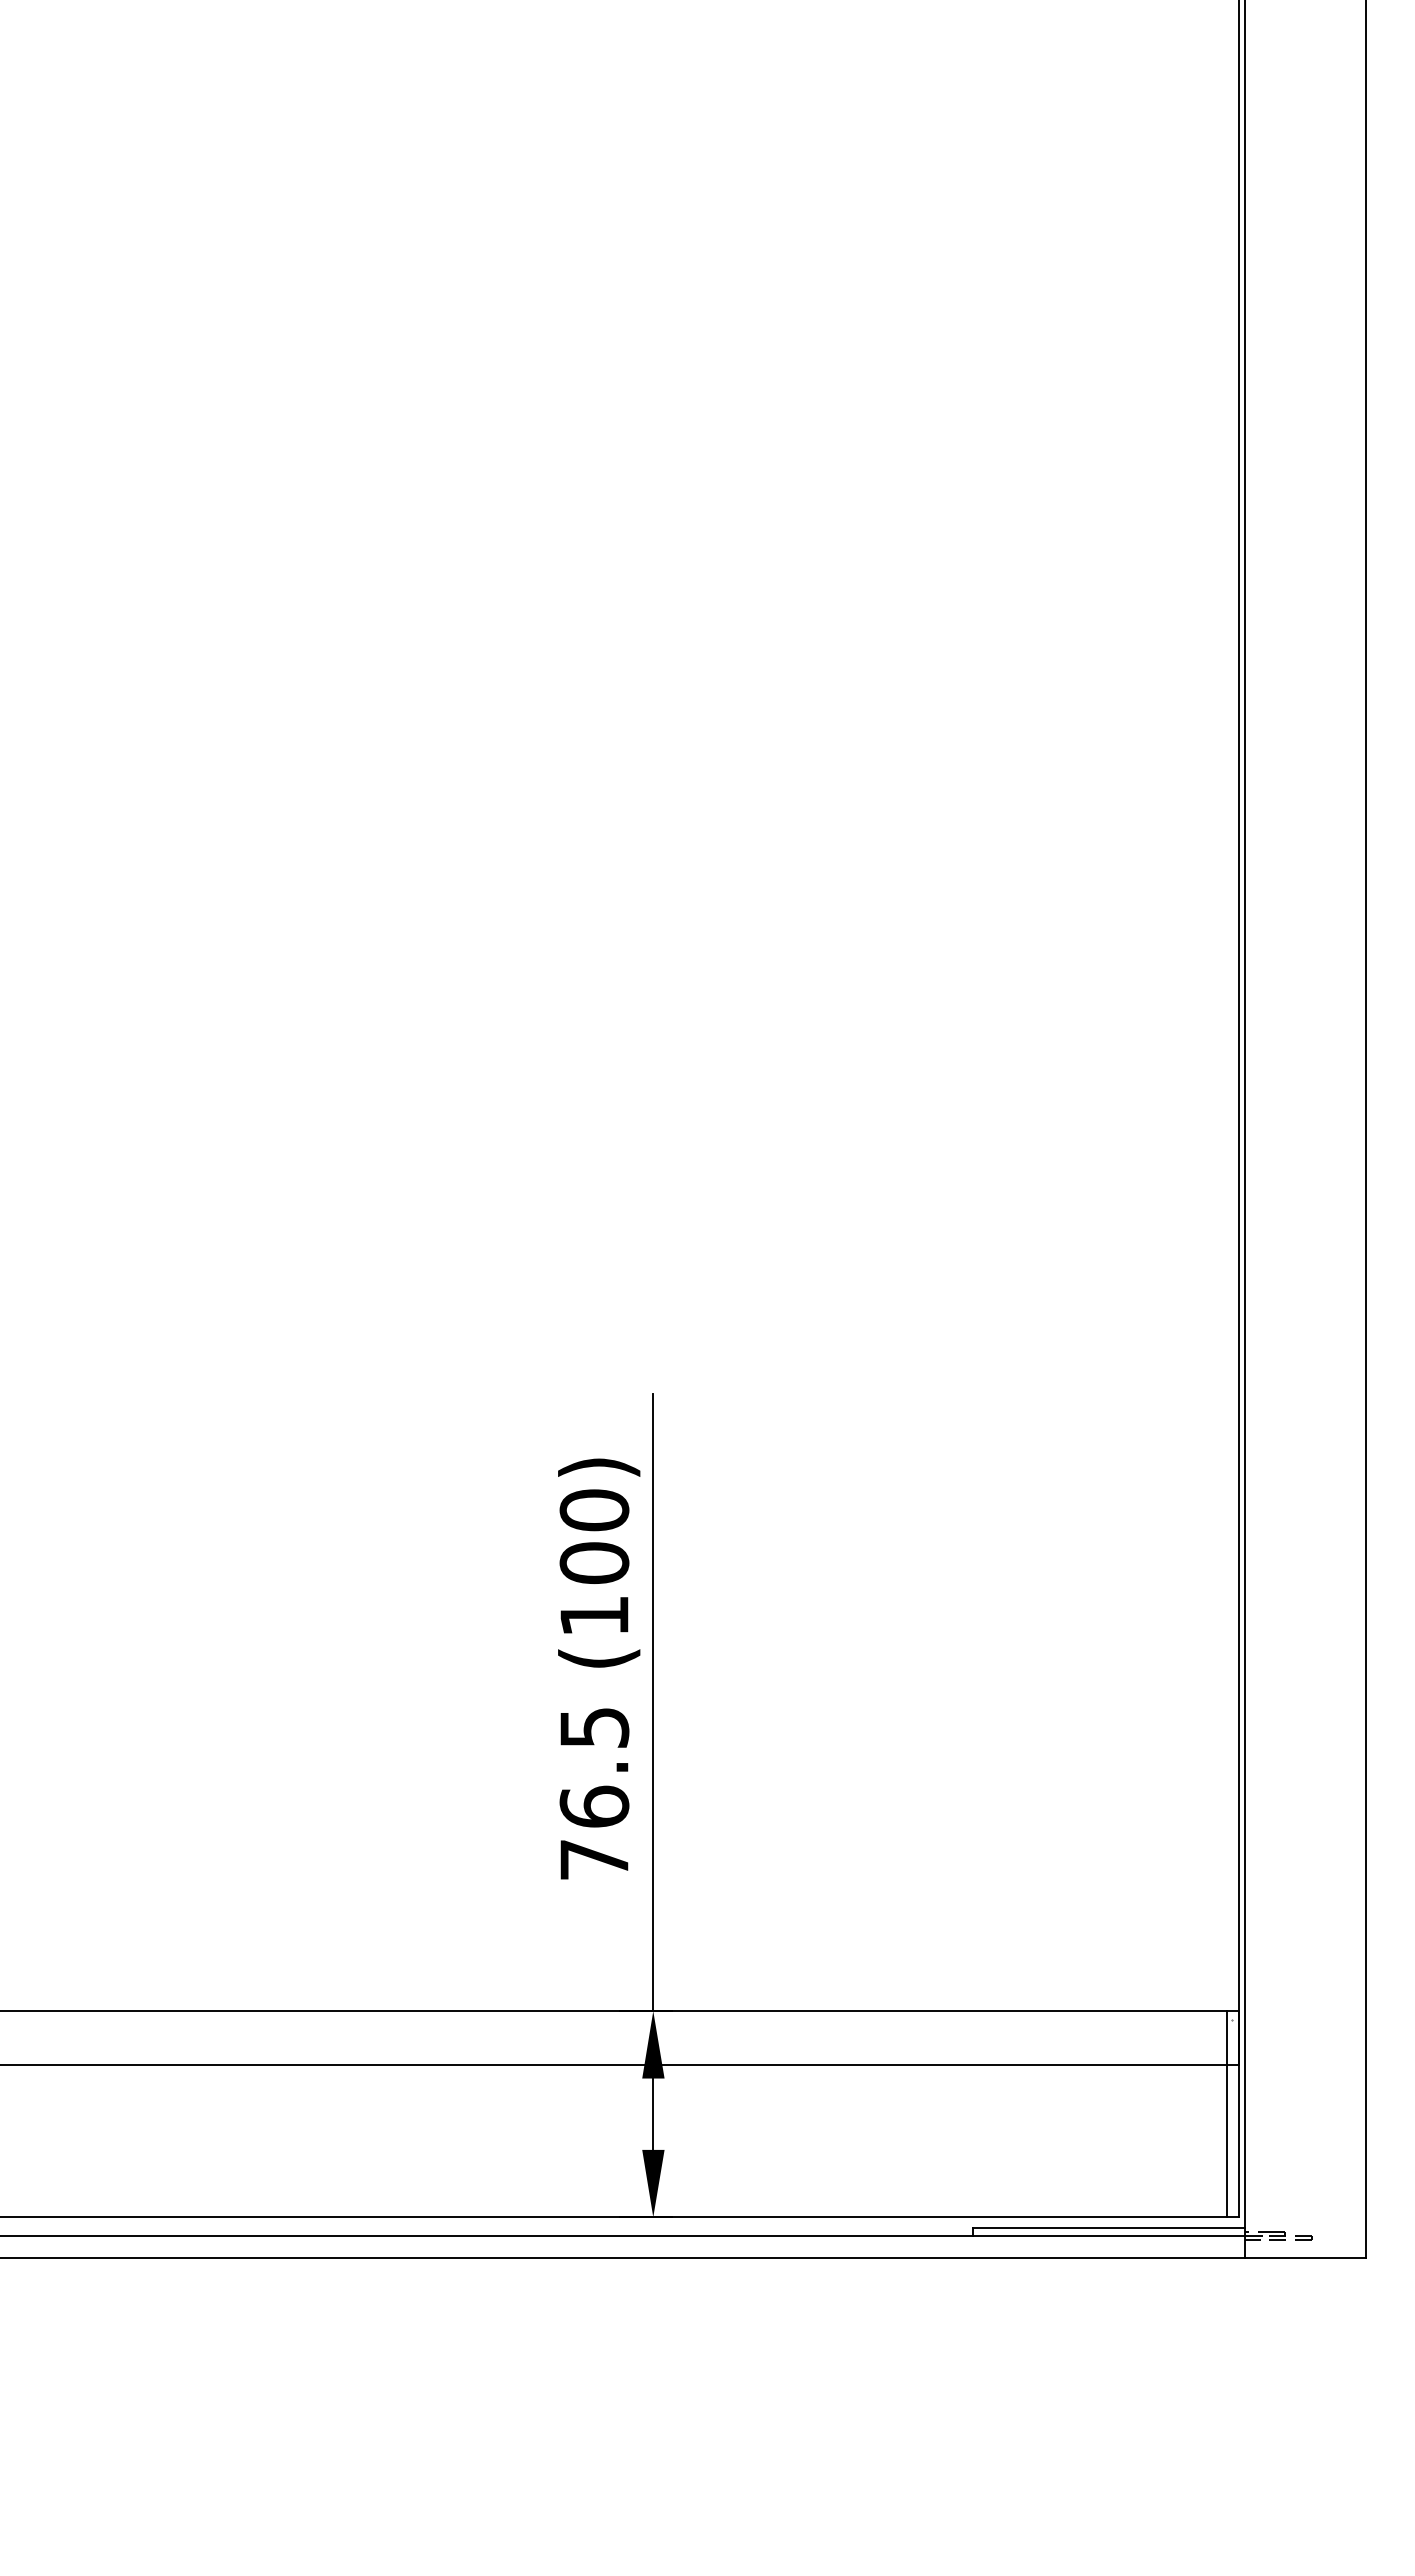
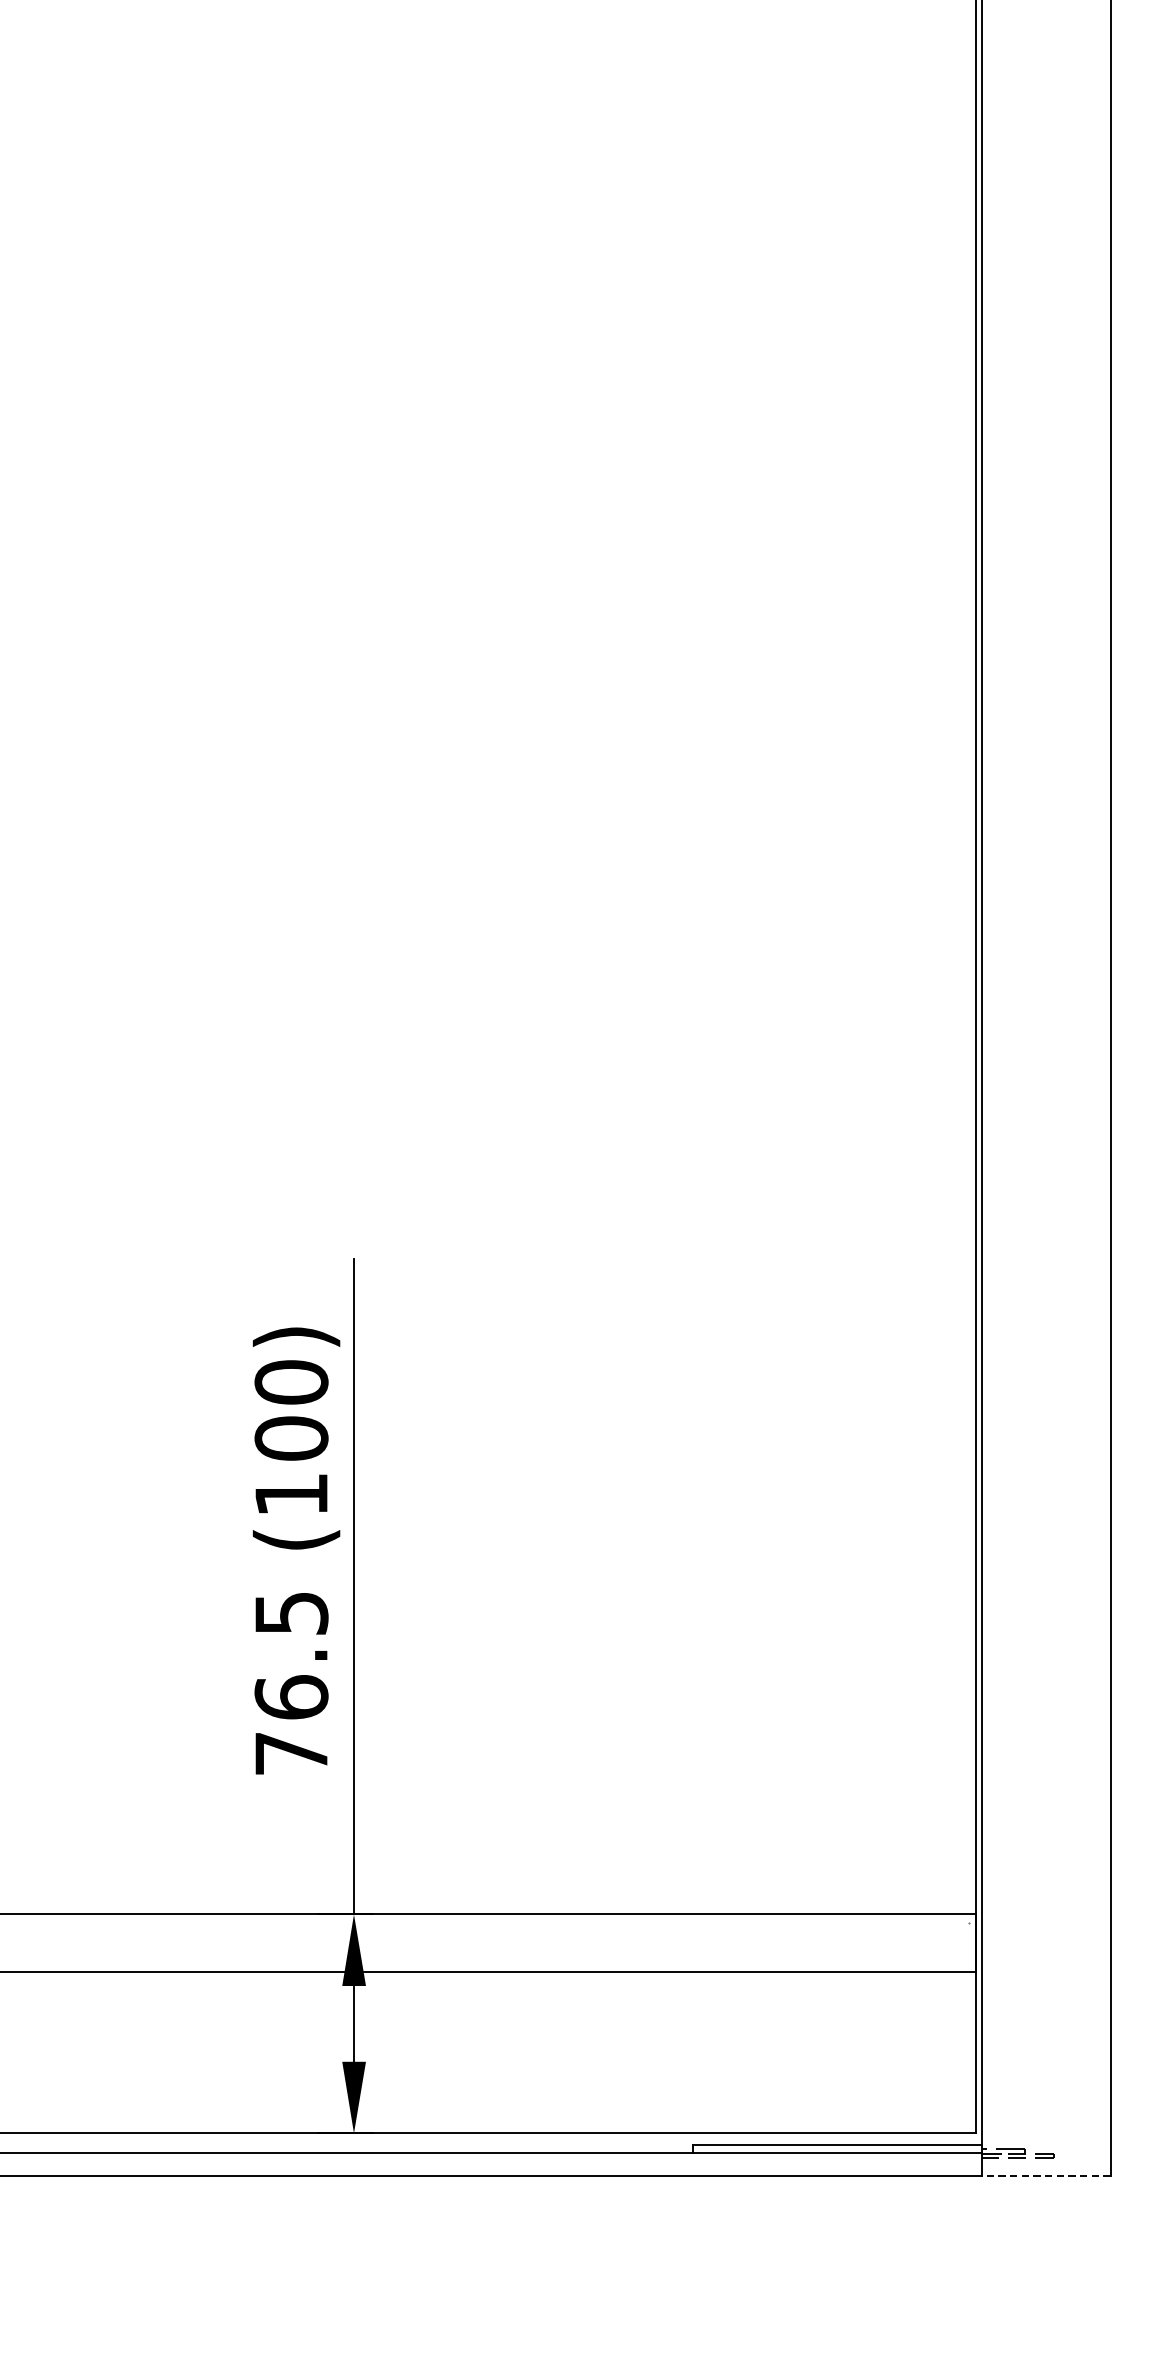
line: (1227, 2114) -> (963, 2024), removed
line: (1305, 2257) -> (1046, 2176), solid -> dashed

